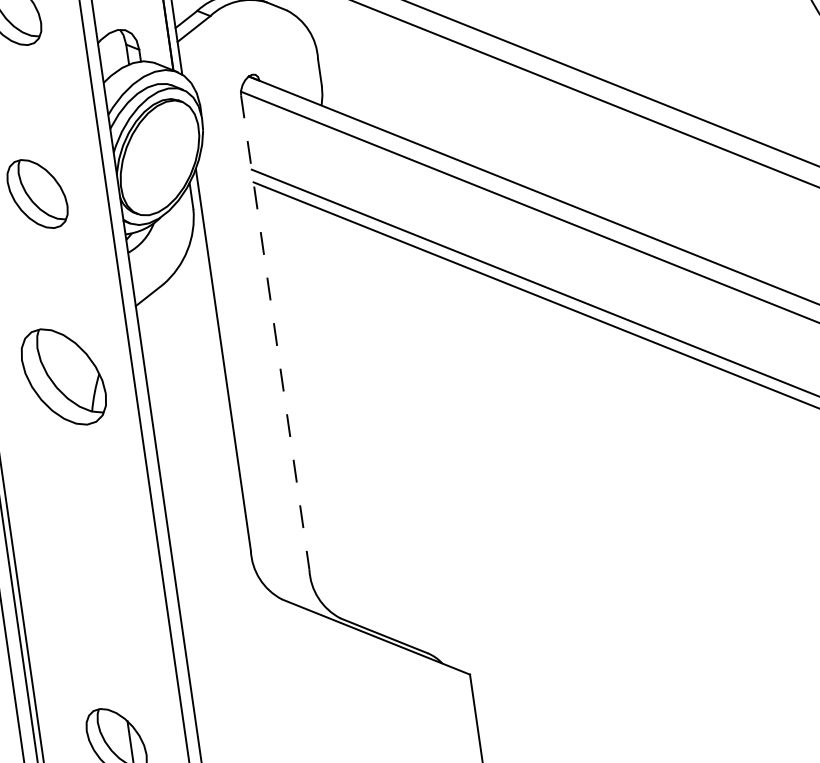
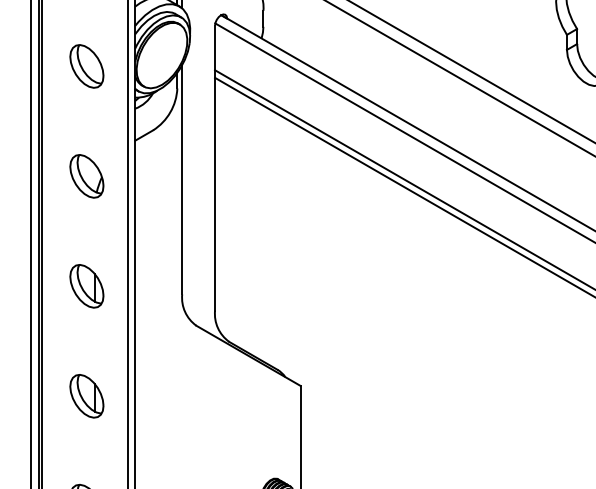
line: (276, 333) -> (215, 168), dashed -> solid
part: (63, 377) -> (86, 176), size x0.71
part: (89, 560) -> (86, 286), added

